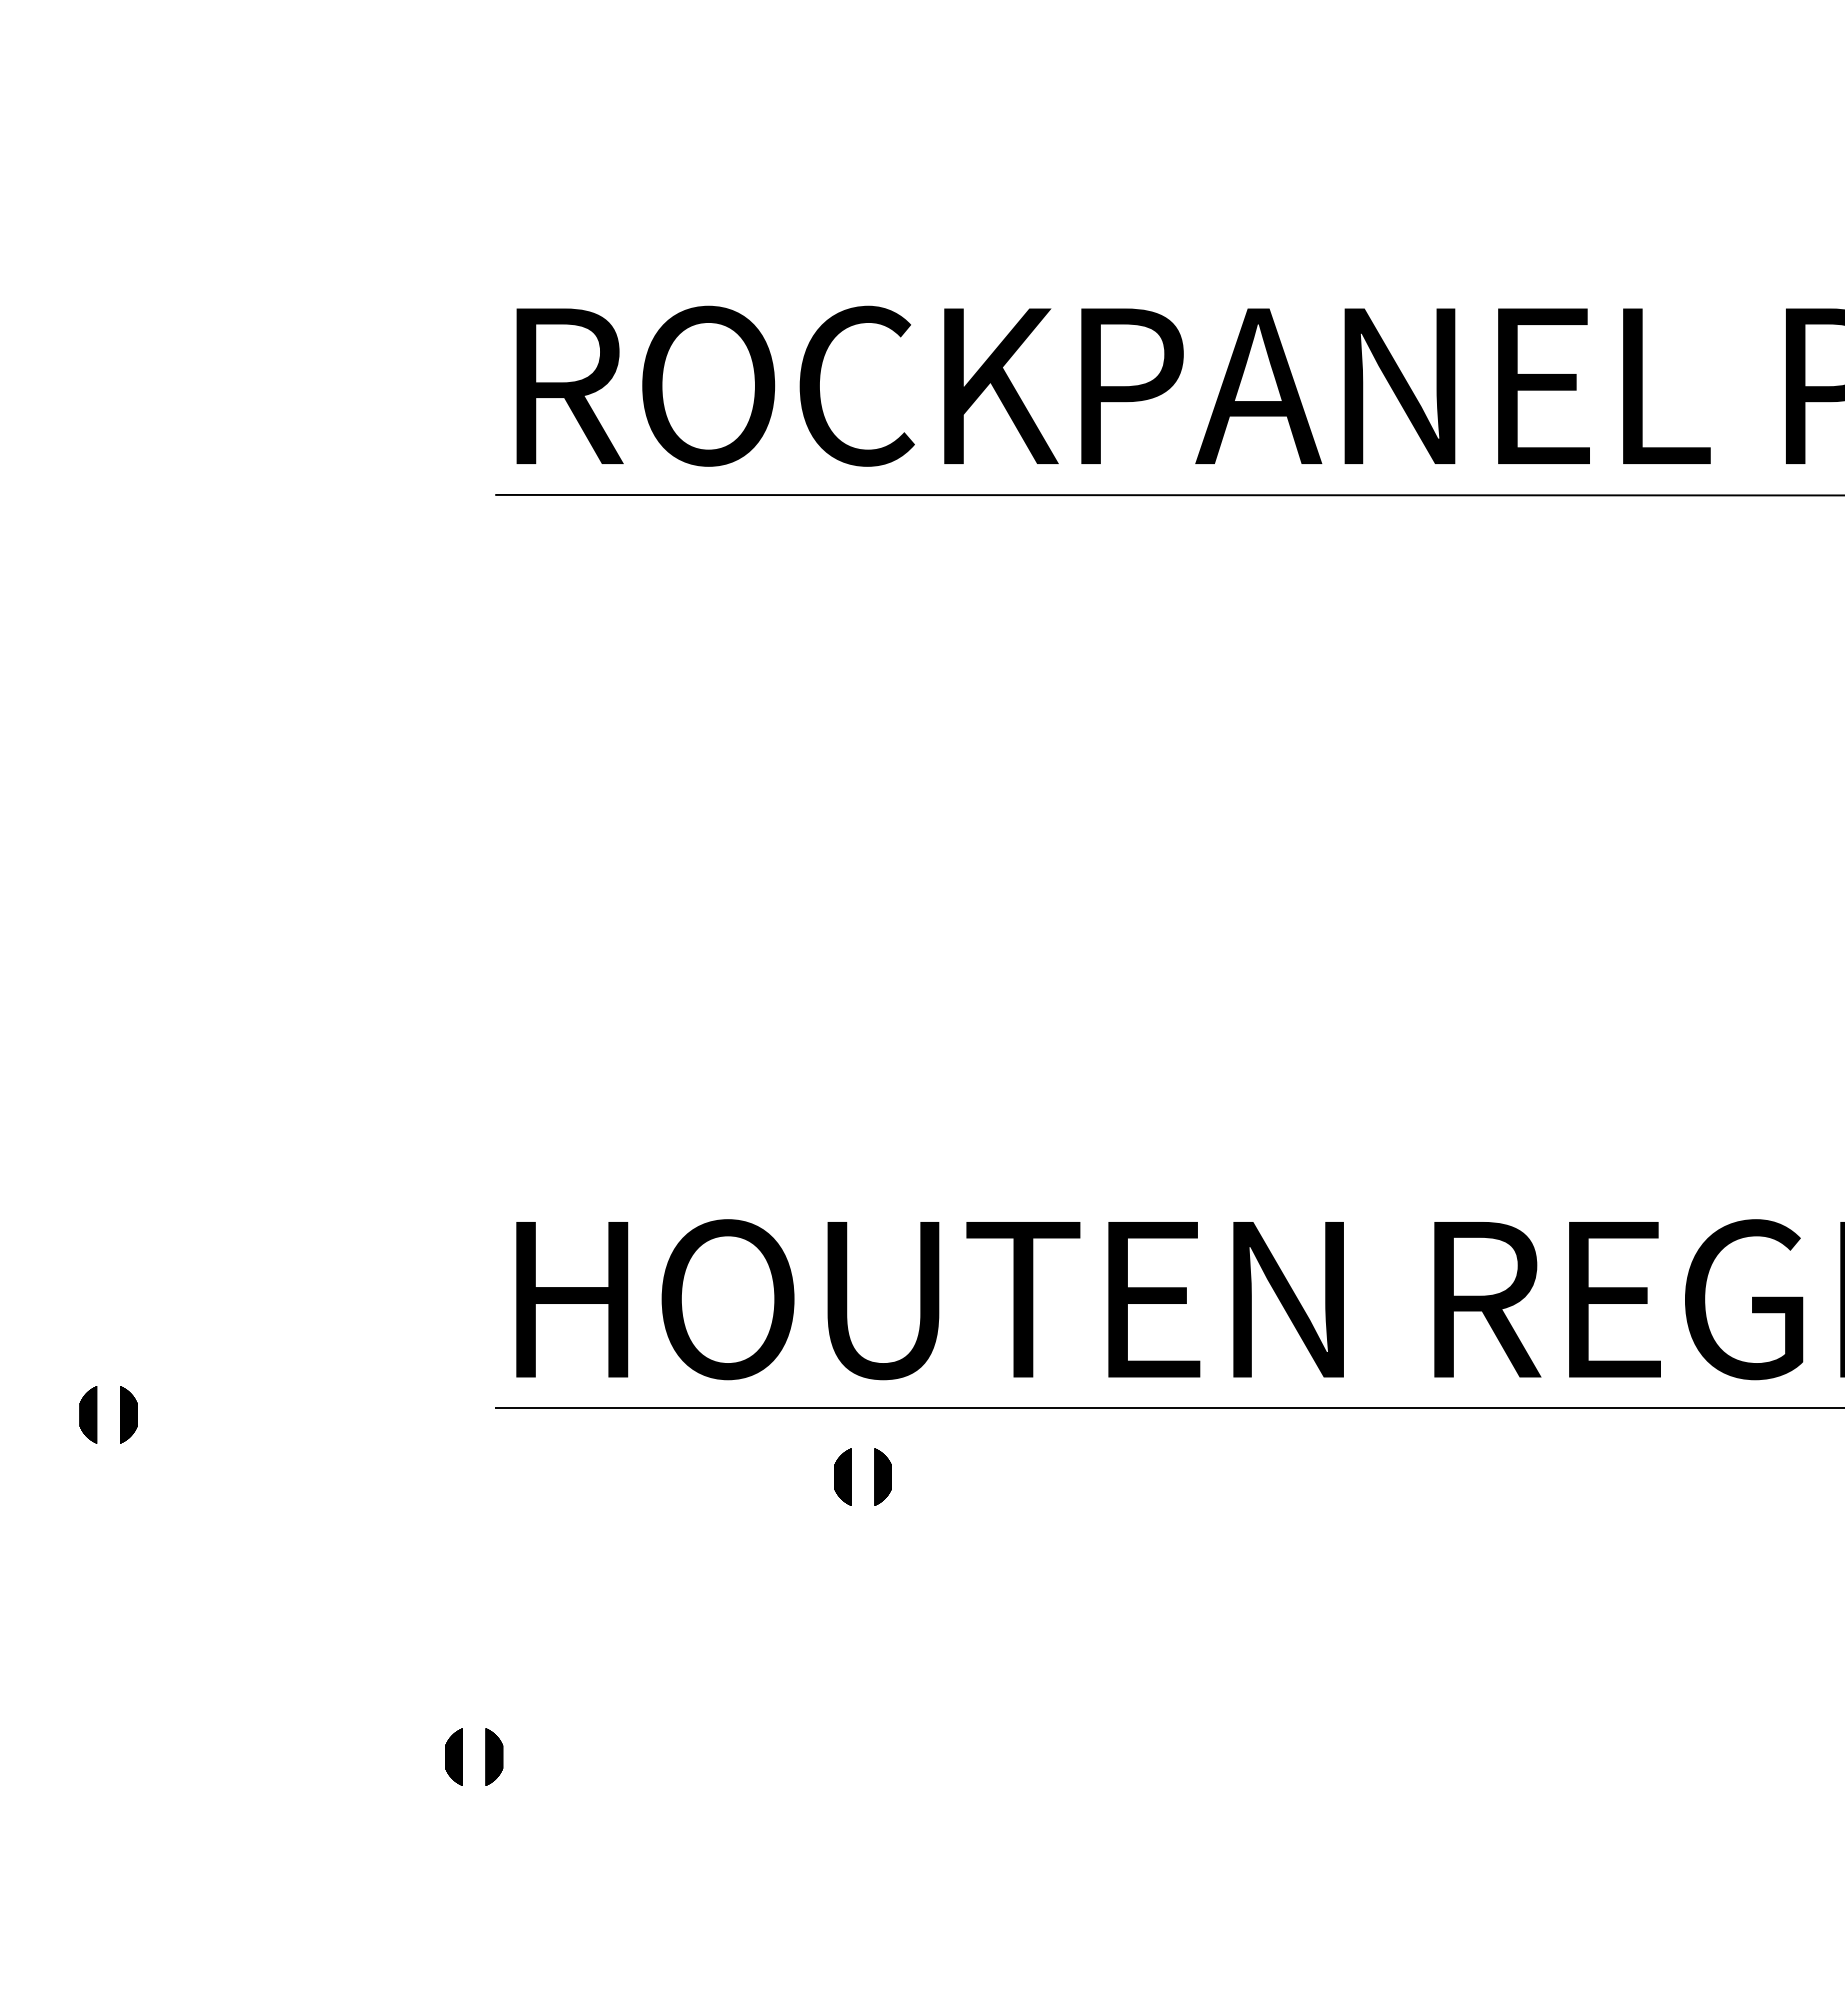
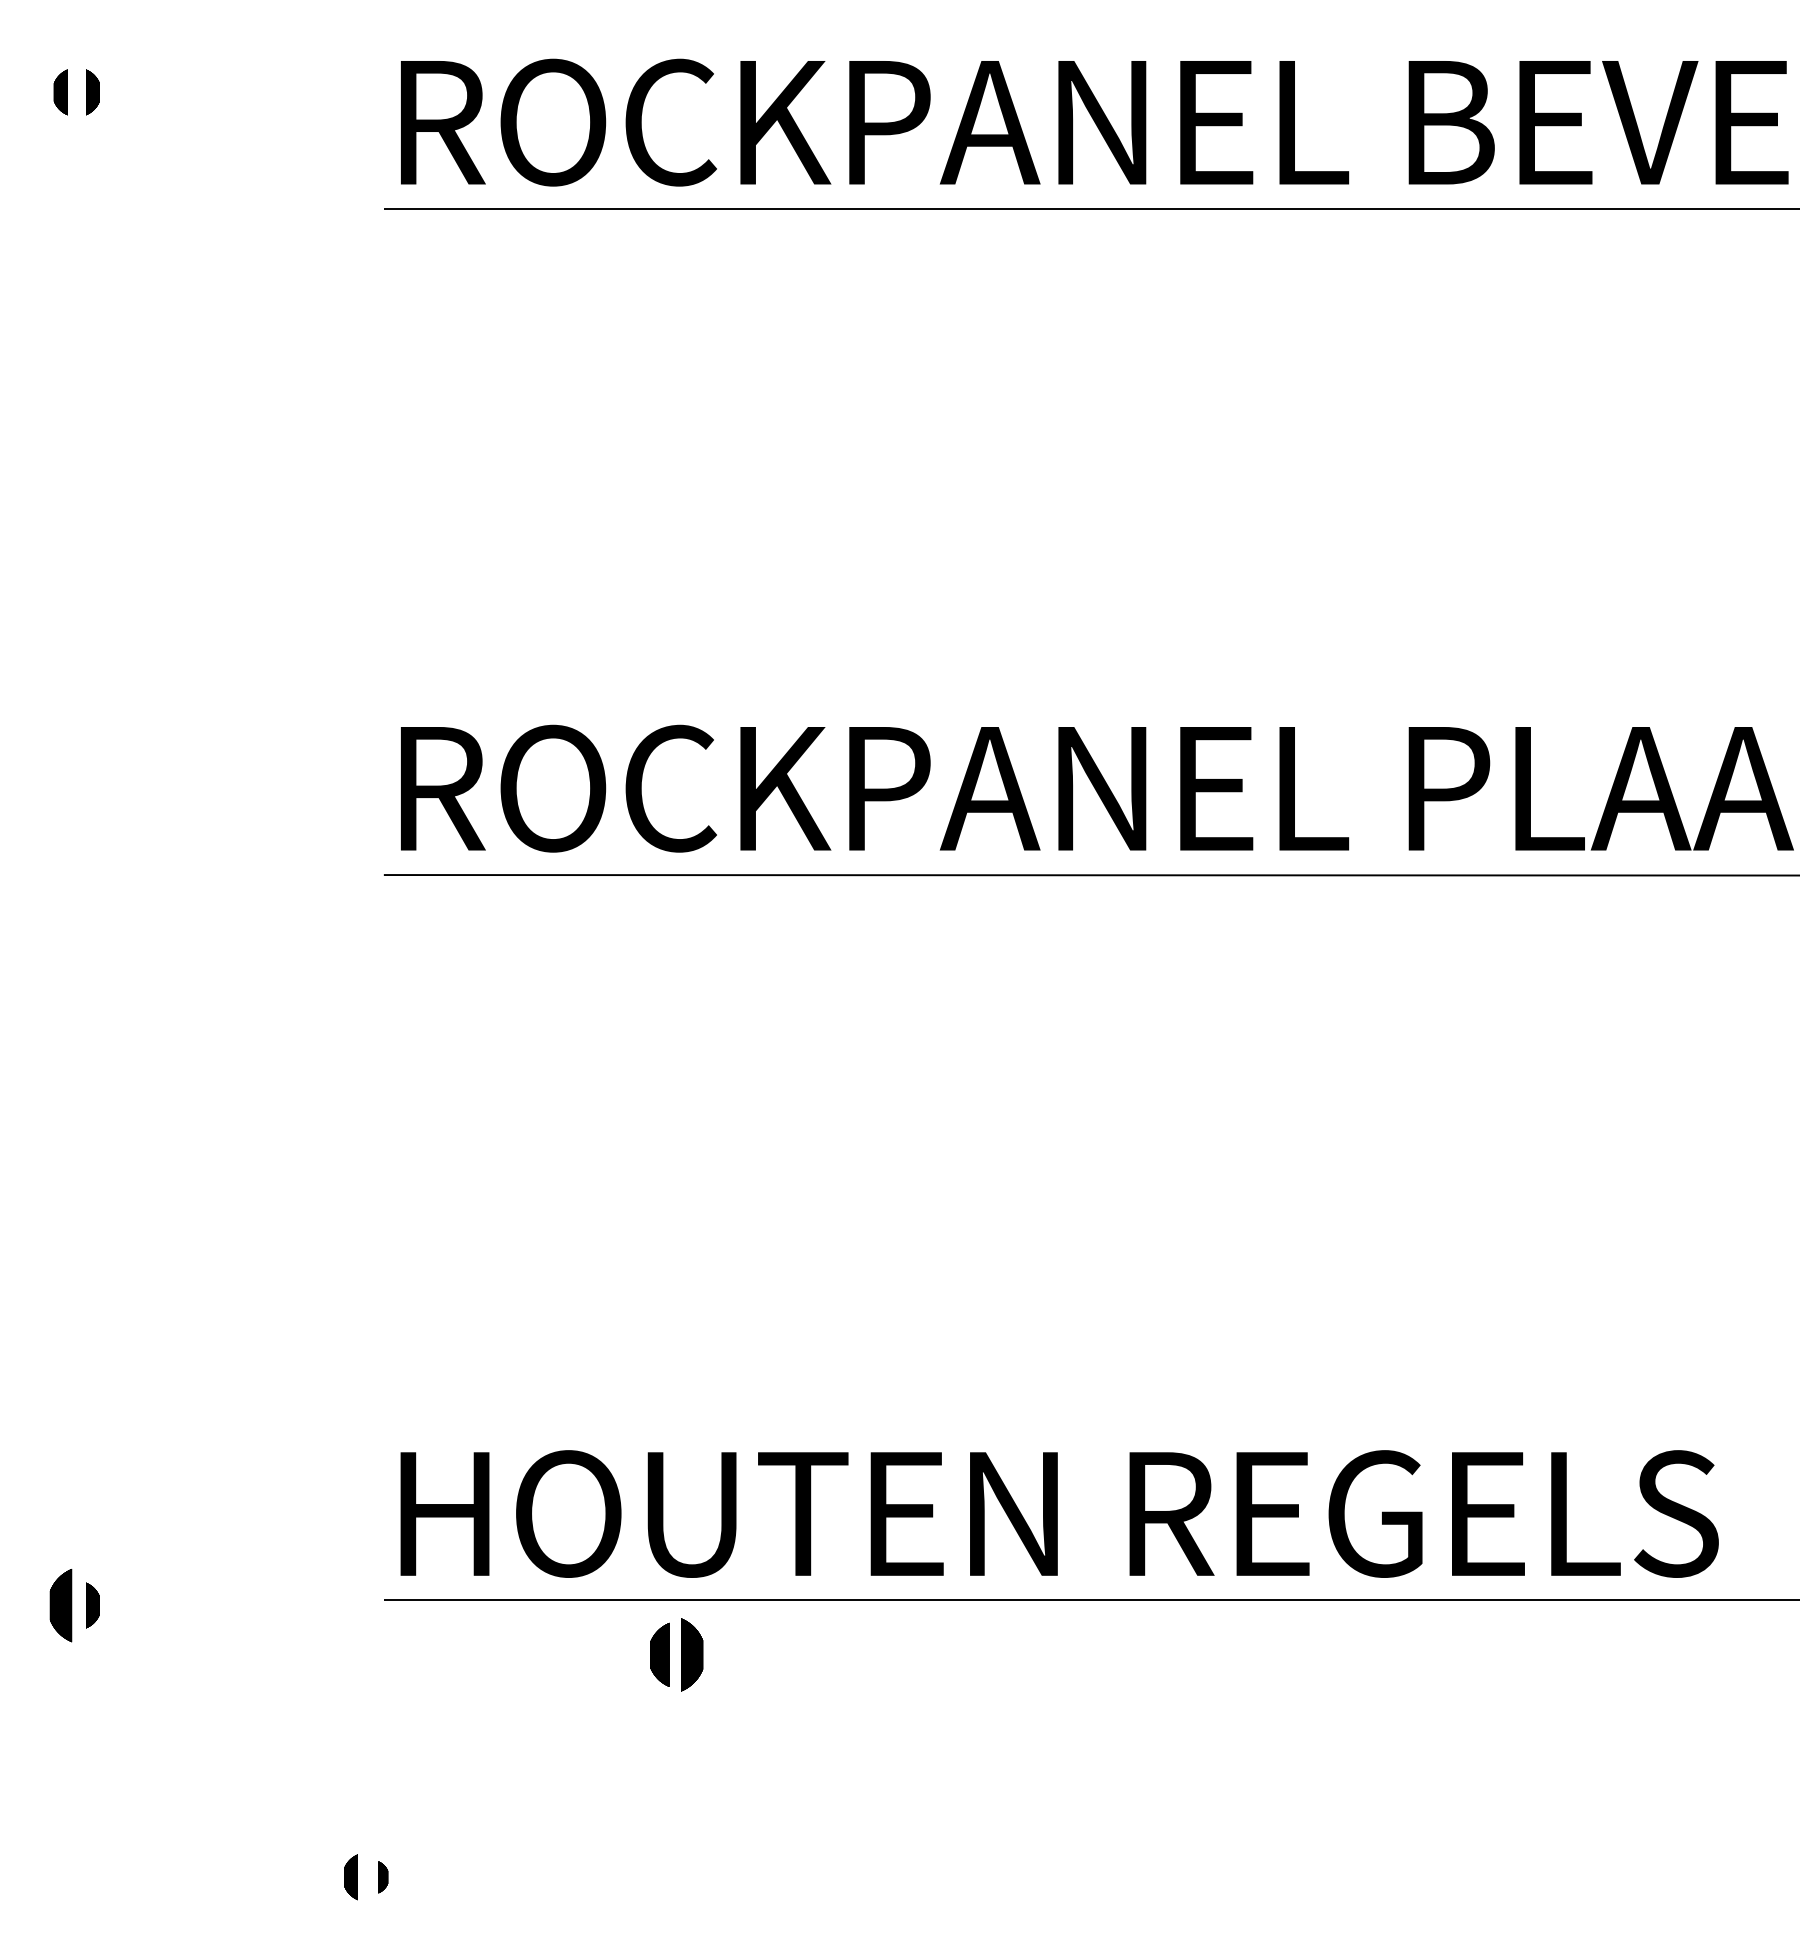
part: (87, 1414) -> (60, 1605), size x1.6
part: (842, 1476) -> (659, 1654), size x1.4
part: (882, 1476) -> (691, 1654), size x1.6
part: (494, 1757) -> (383, 1877), size x0.7

